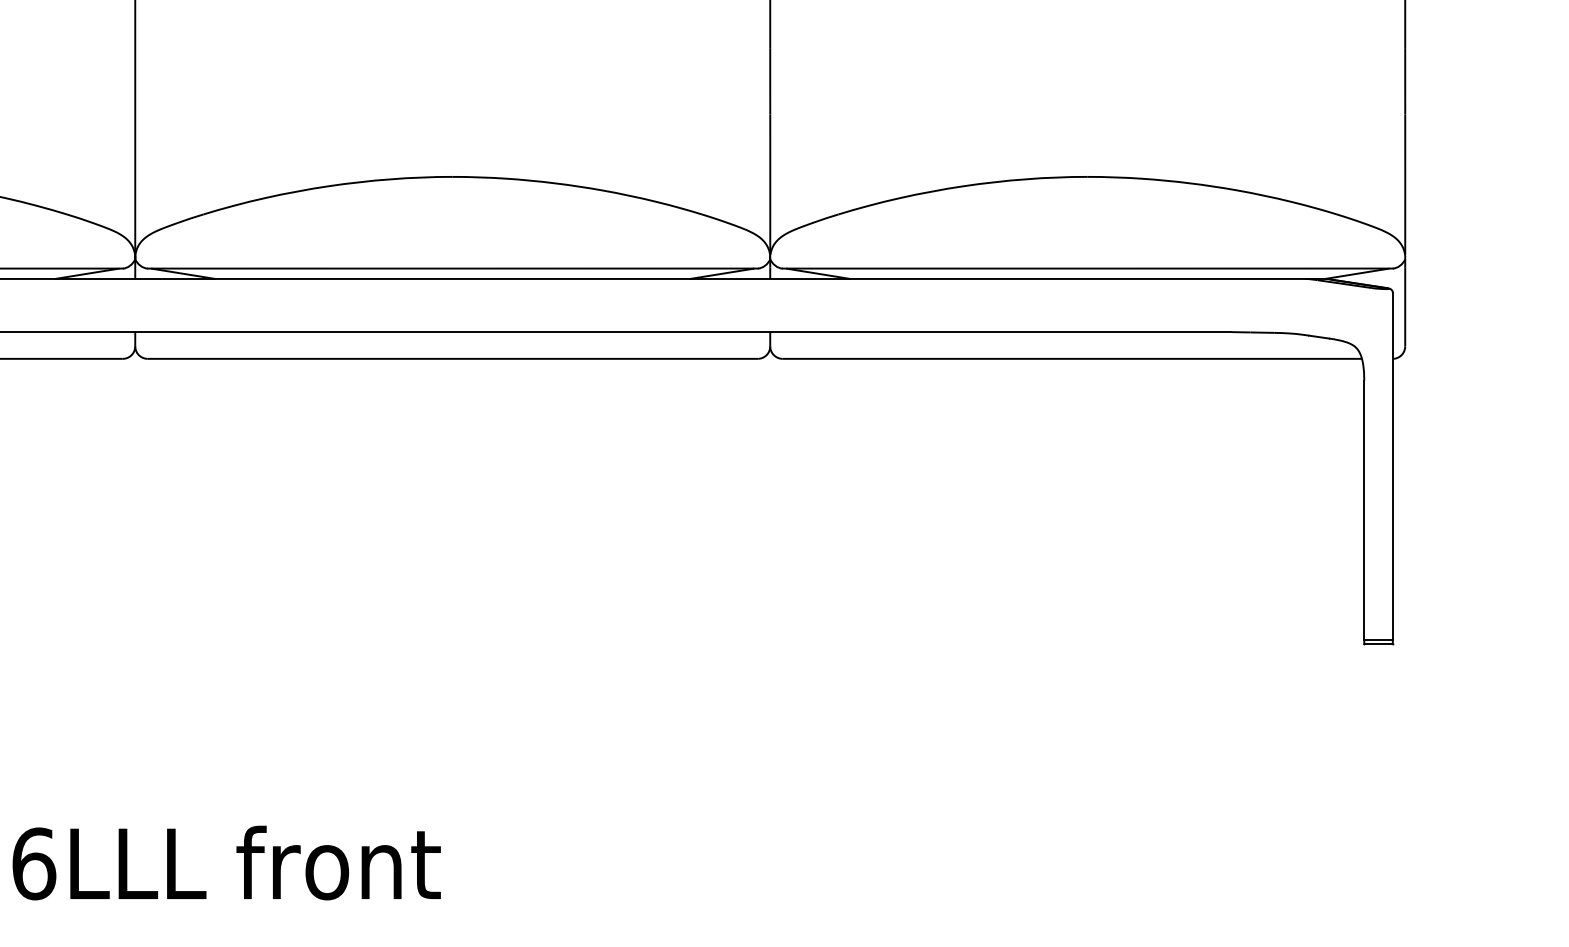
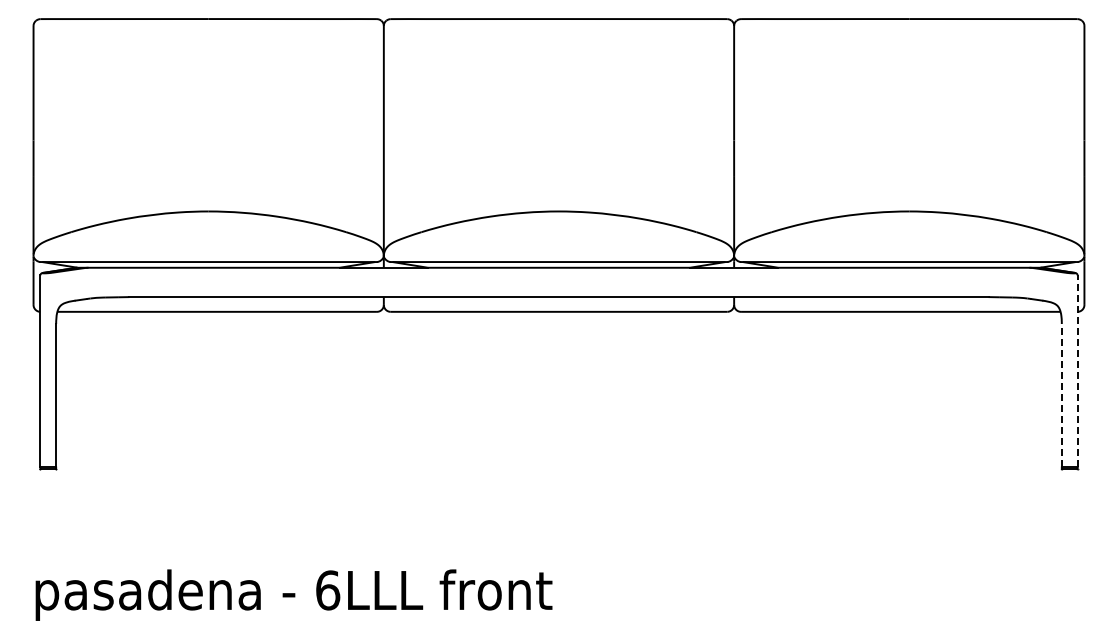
line: (1392, 466) -> (1077, 371), solid -> dashed
line: (1363, 508) -> (1061, 394), solid -> dashed

